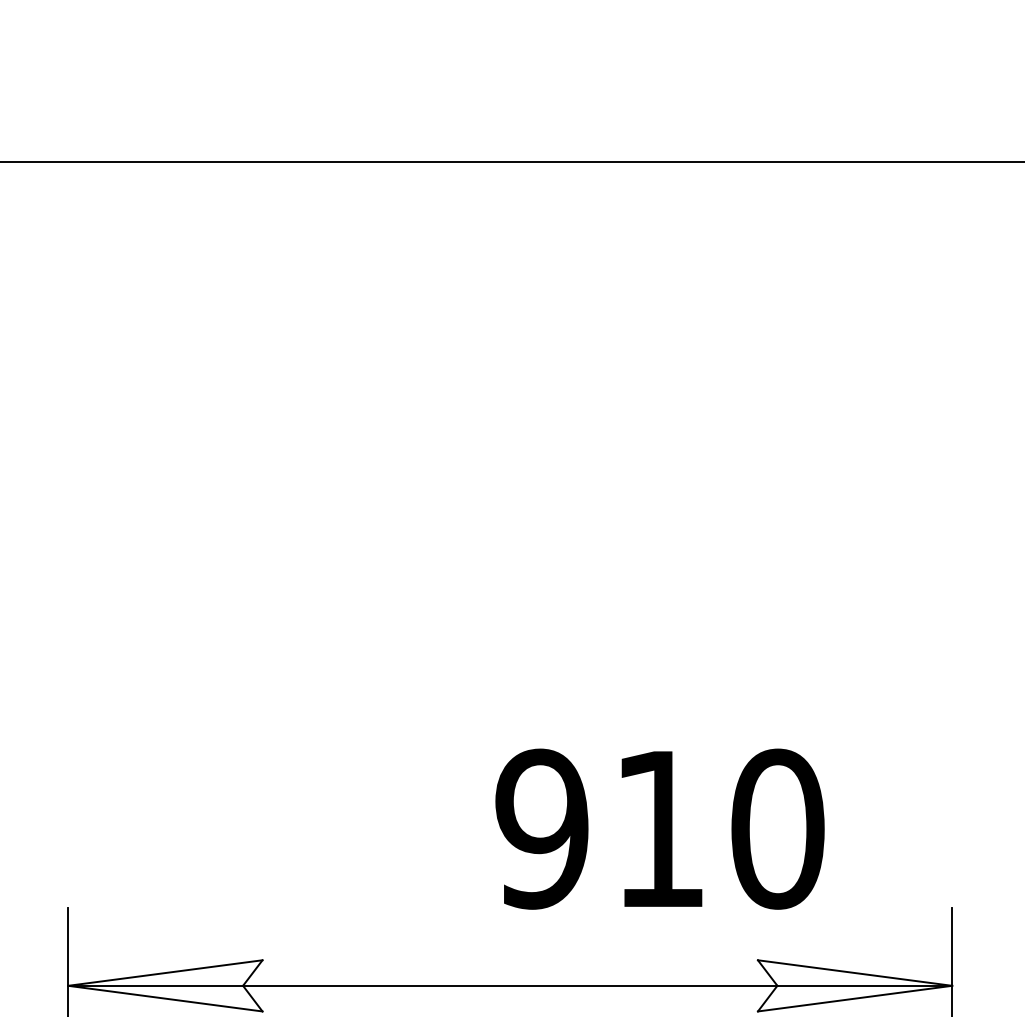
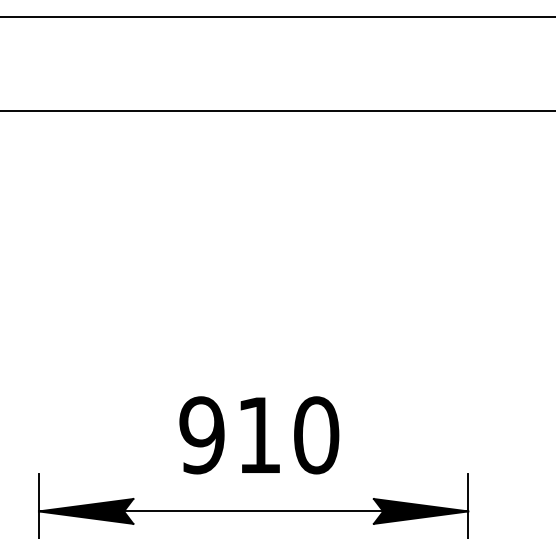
text: (660, 829) -> (259, 435), moved
fill: (164, 985) -> (85, 511), added
fill: (853, 985) -> (420, 511), added

